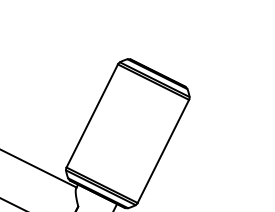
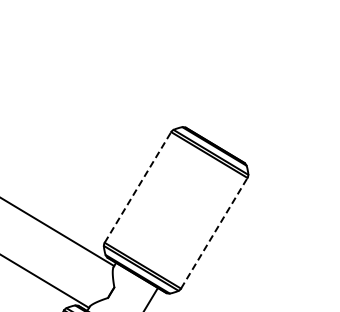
line: (91, 116) -> (137, 187), solid -> dashed
line: (163, 151) -> (214, 233), solid -> dashed

